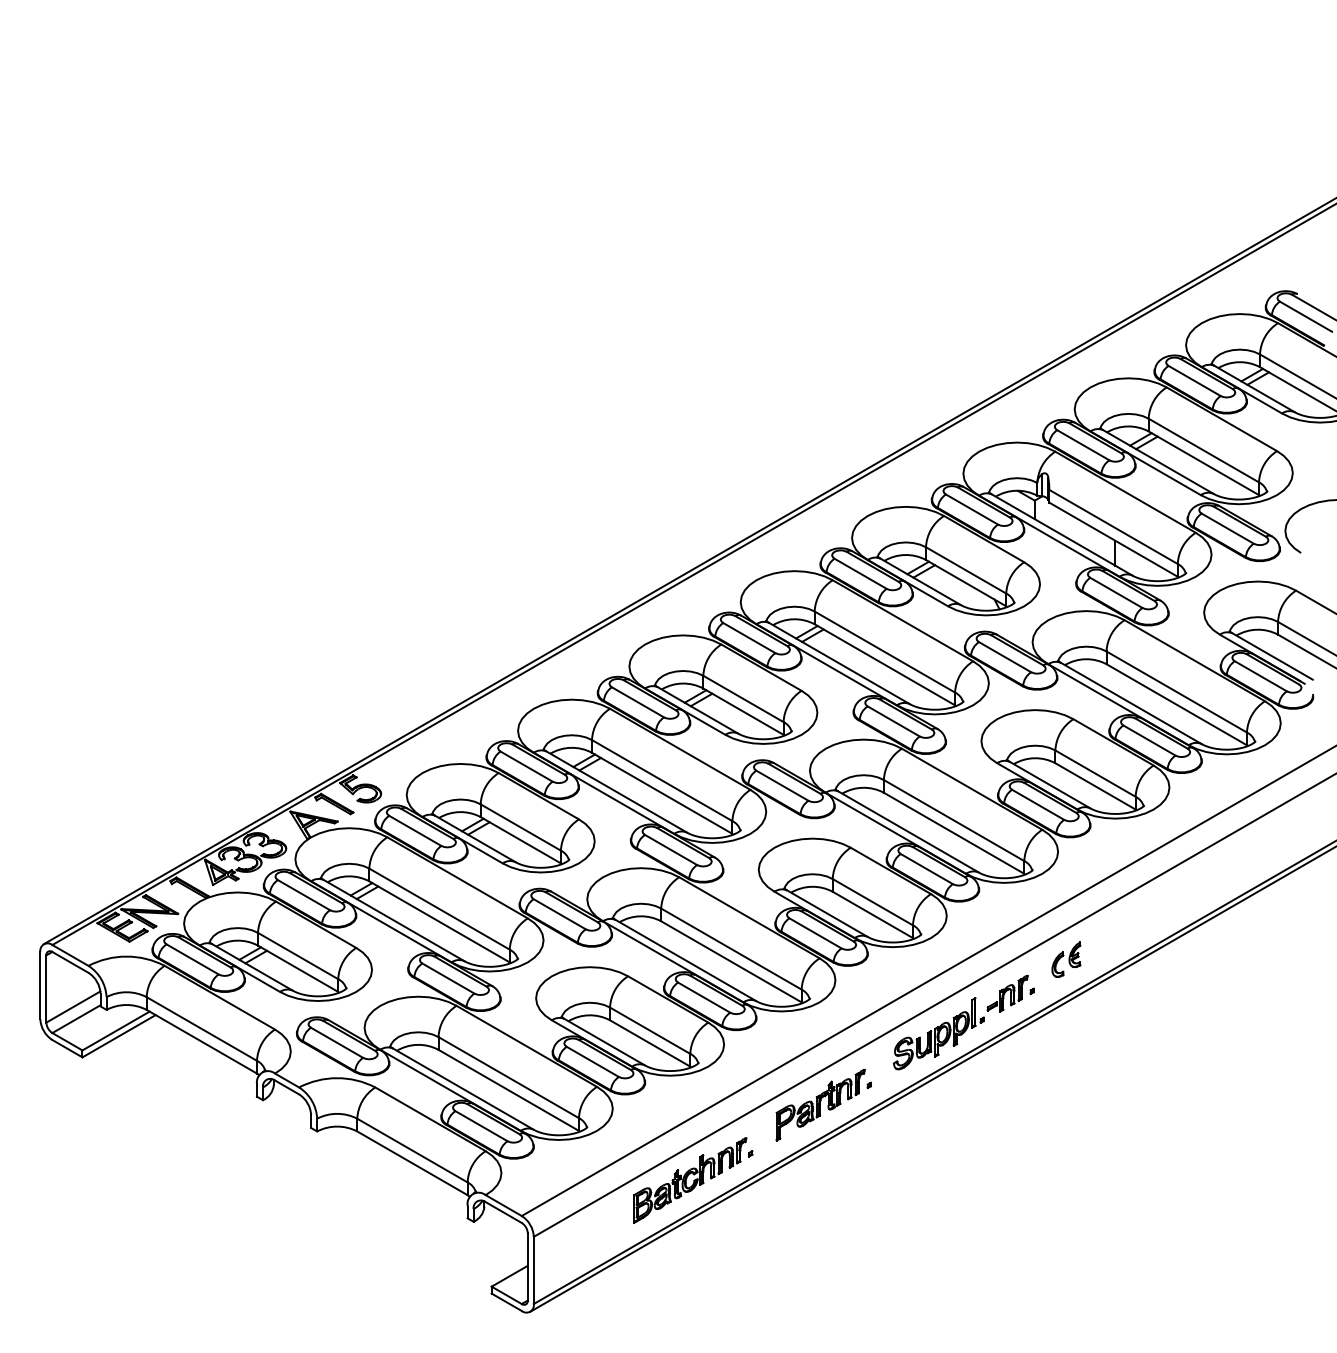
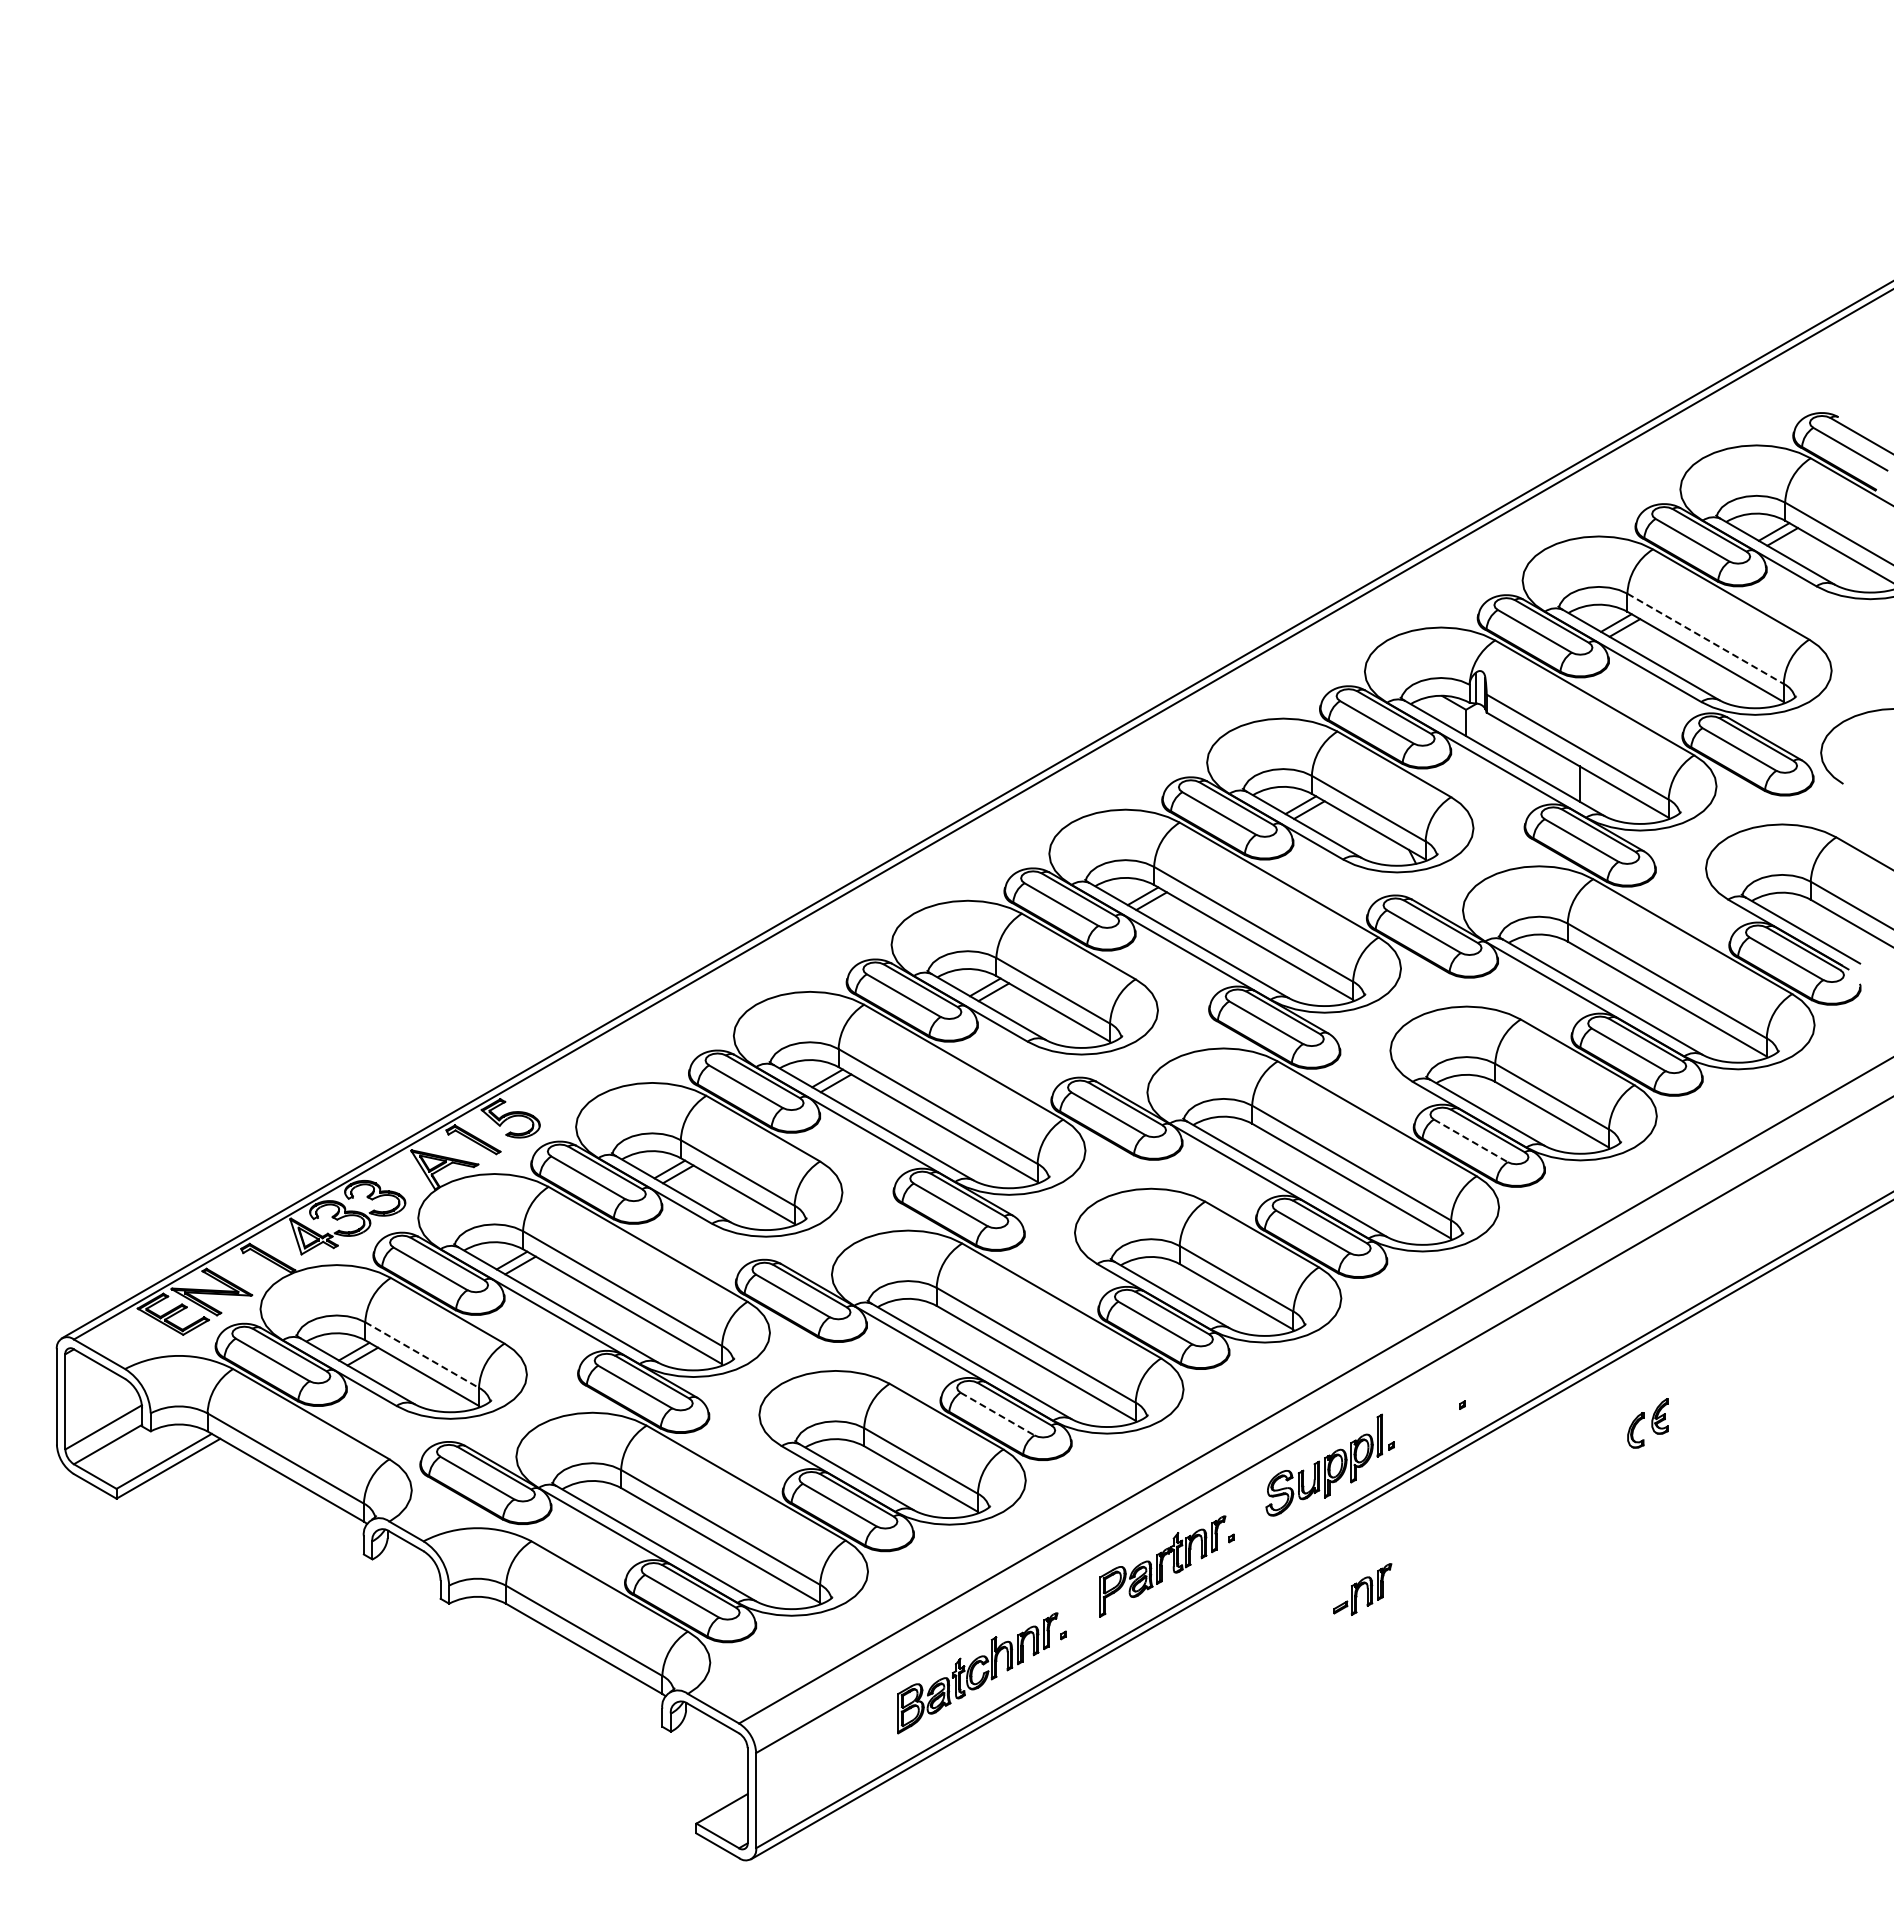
line: (1204, 451) -> (1706, 639), solid -> dashed
line: (1037, 804) -> (1470, 1140), solid -> dashed
line: (298, 956) -> (422, 1355), solid -> dashed
part: (1066, 959) -> (1647, 1423), moved
part: (1007, 993) -> (1362, 1589), moved
line: (704, 997) -> (997, 1414), solid -> dashed

